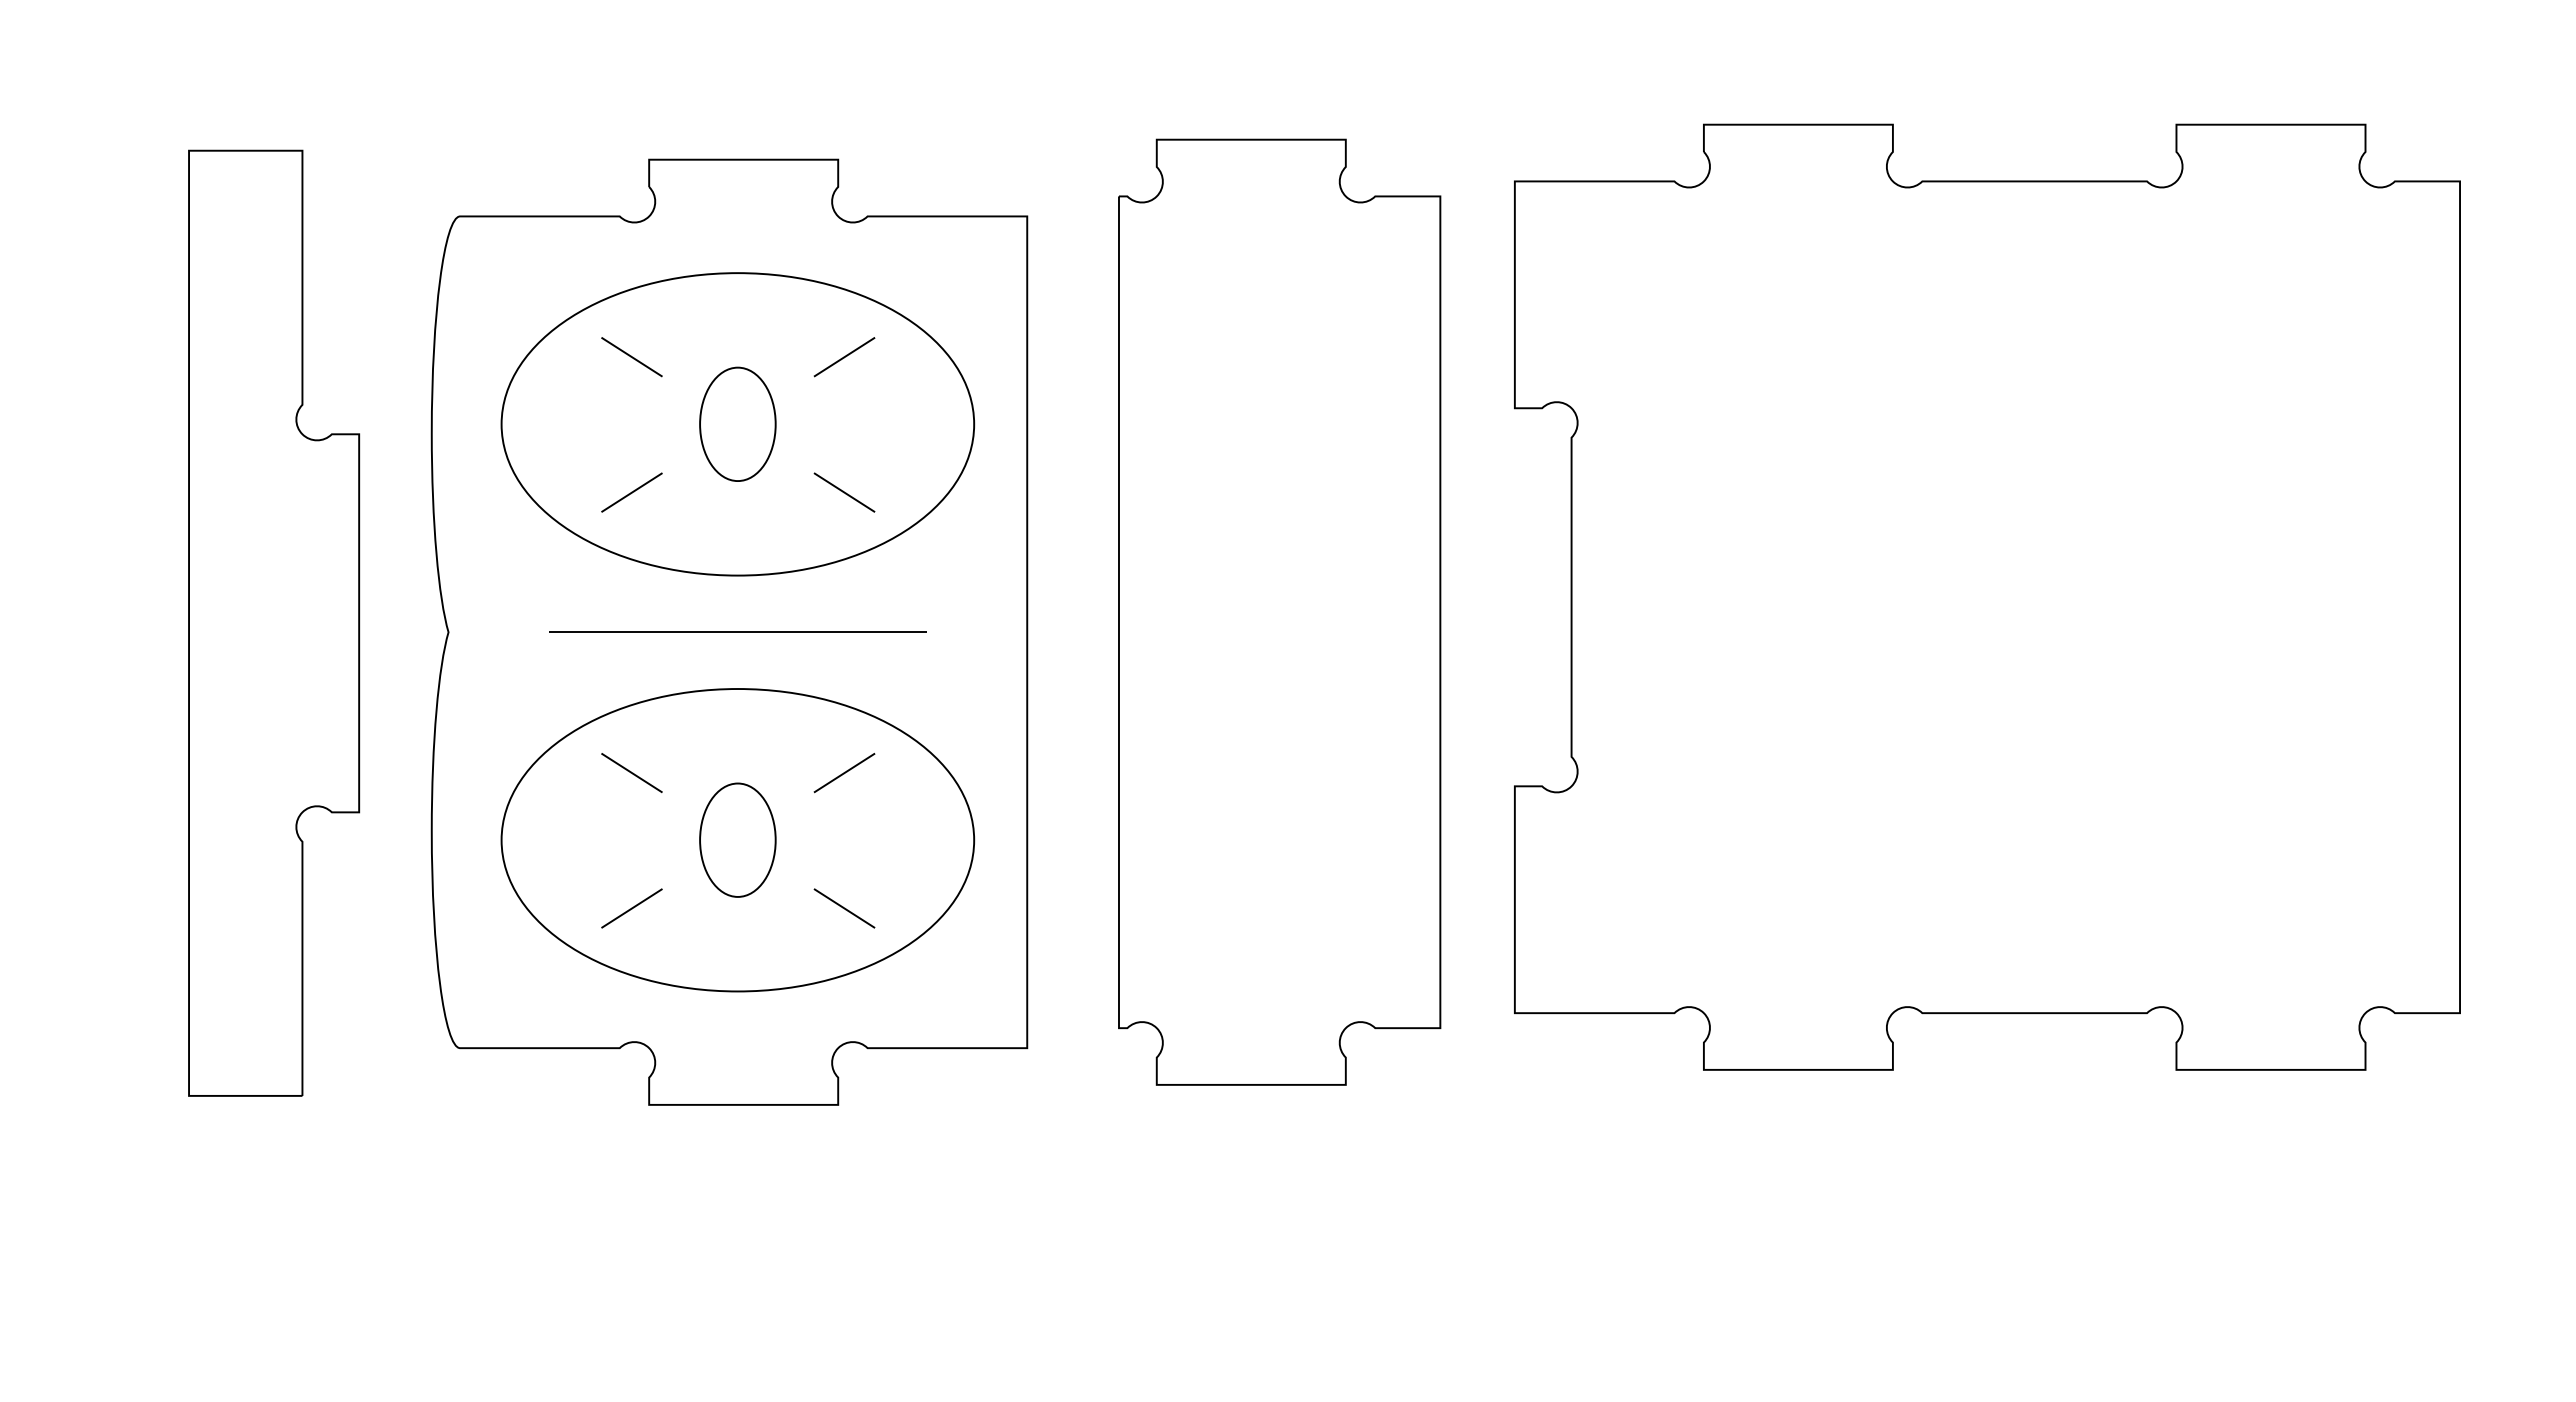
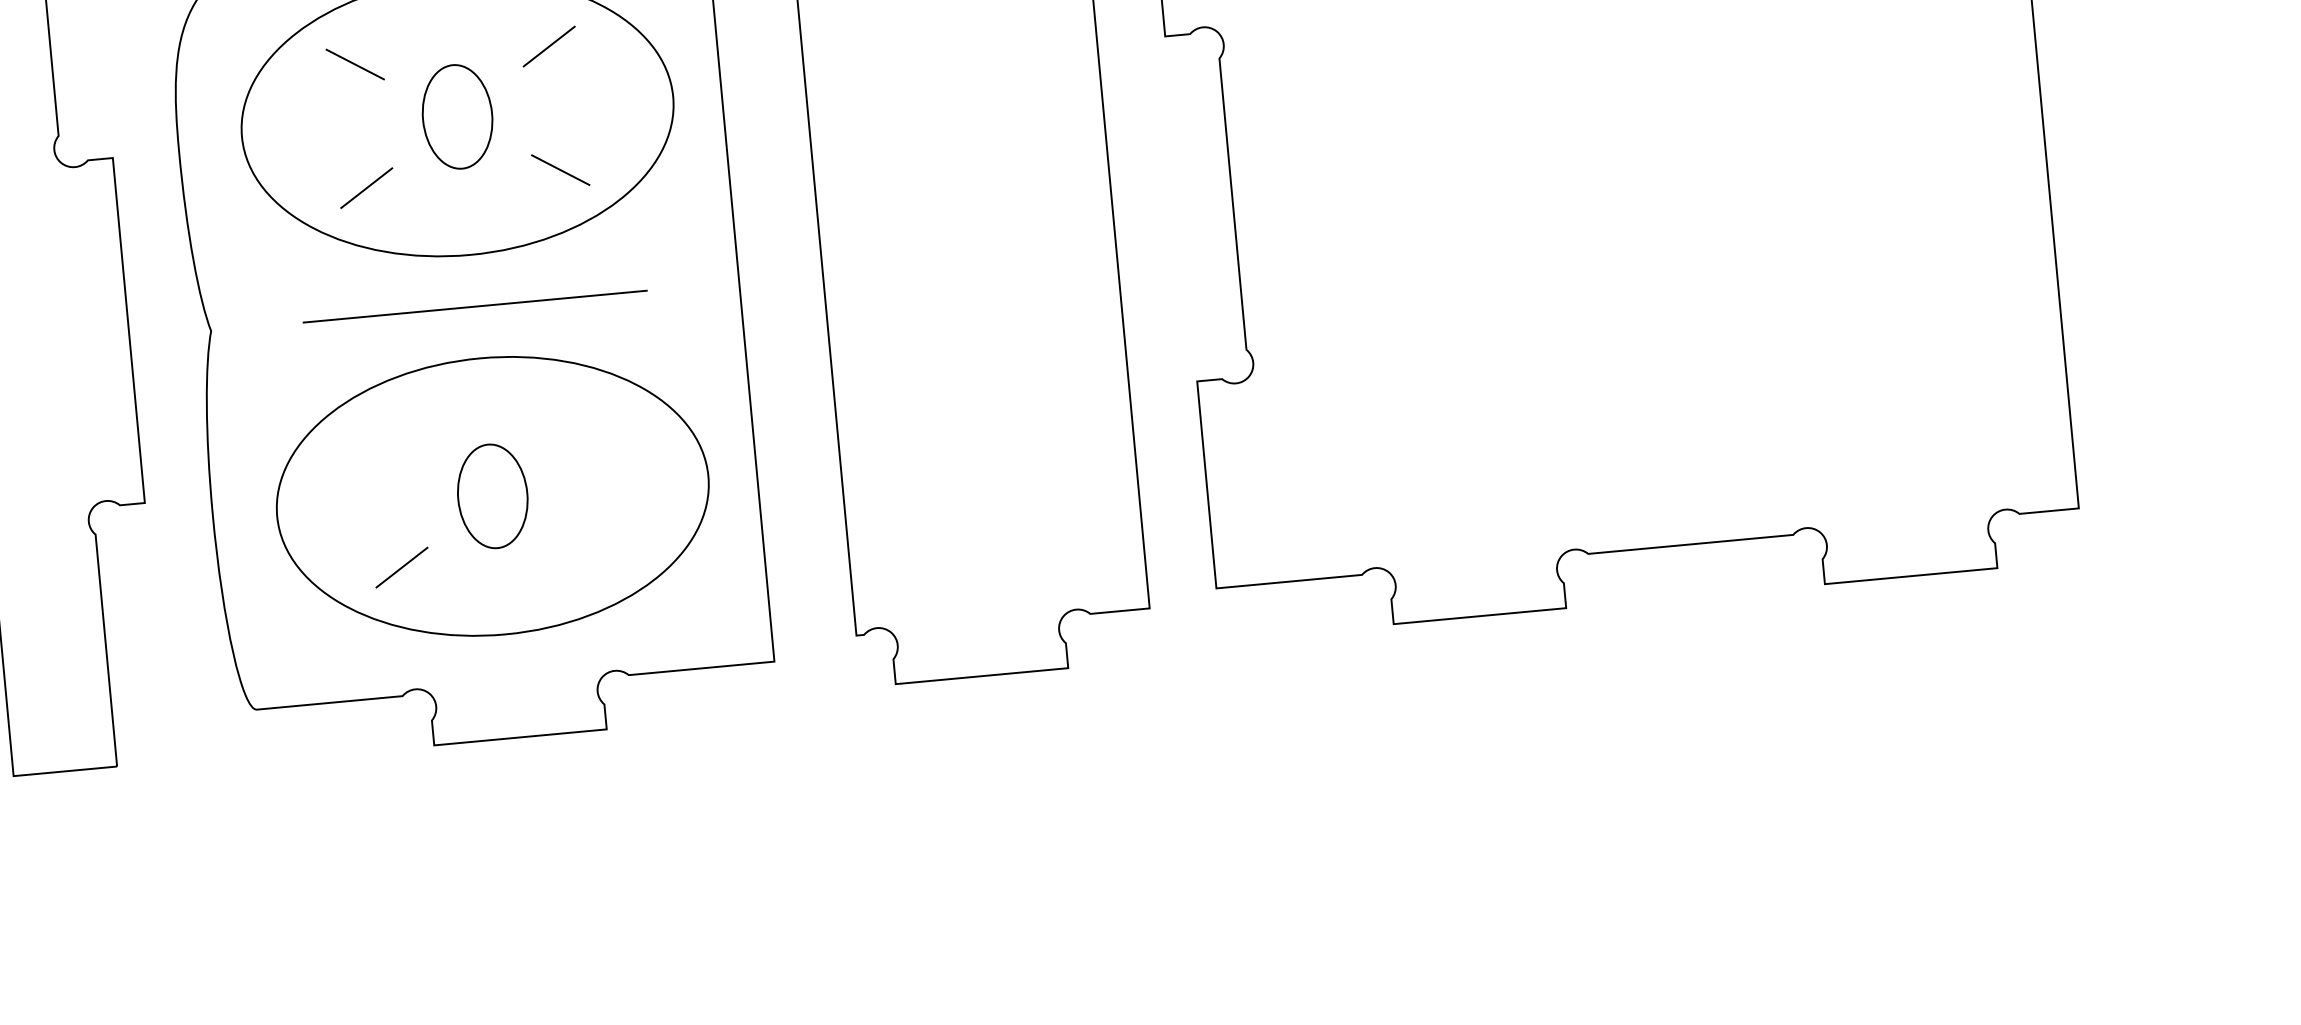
line: (631, 772) -> (390, 443), removed
line: (844, 773) -> (584, 426), removed
line: (844, 908) -> (595, 549), removed

